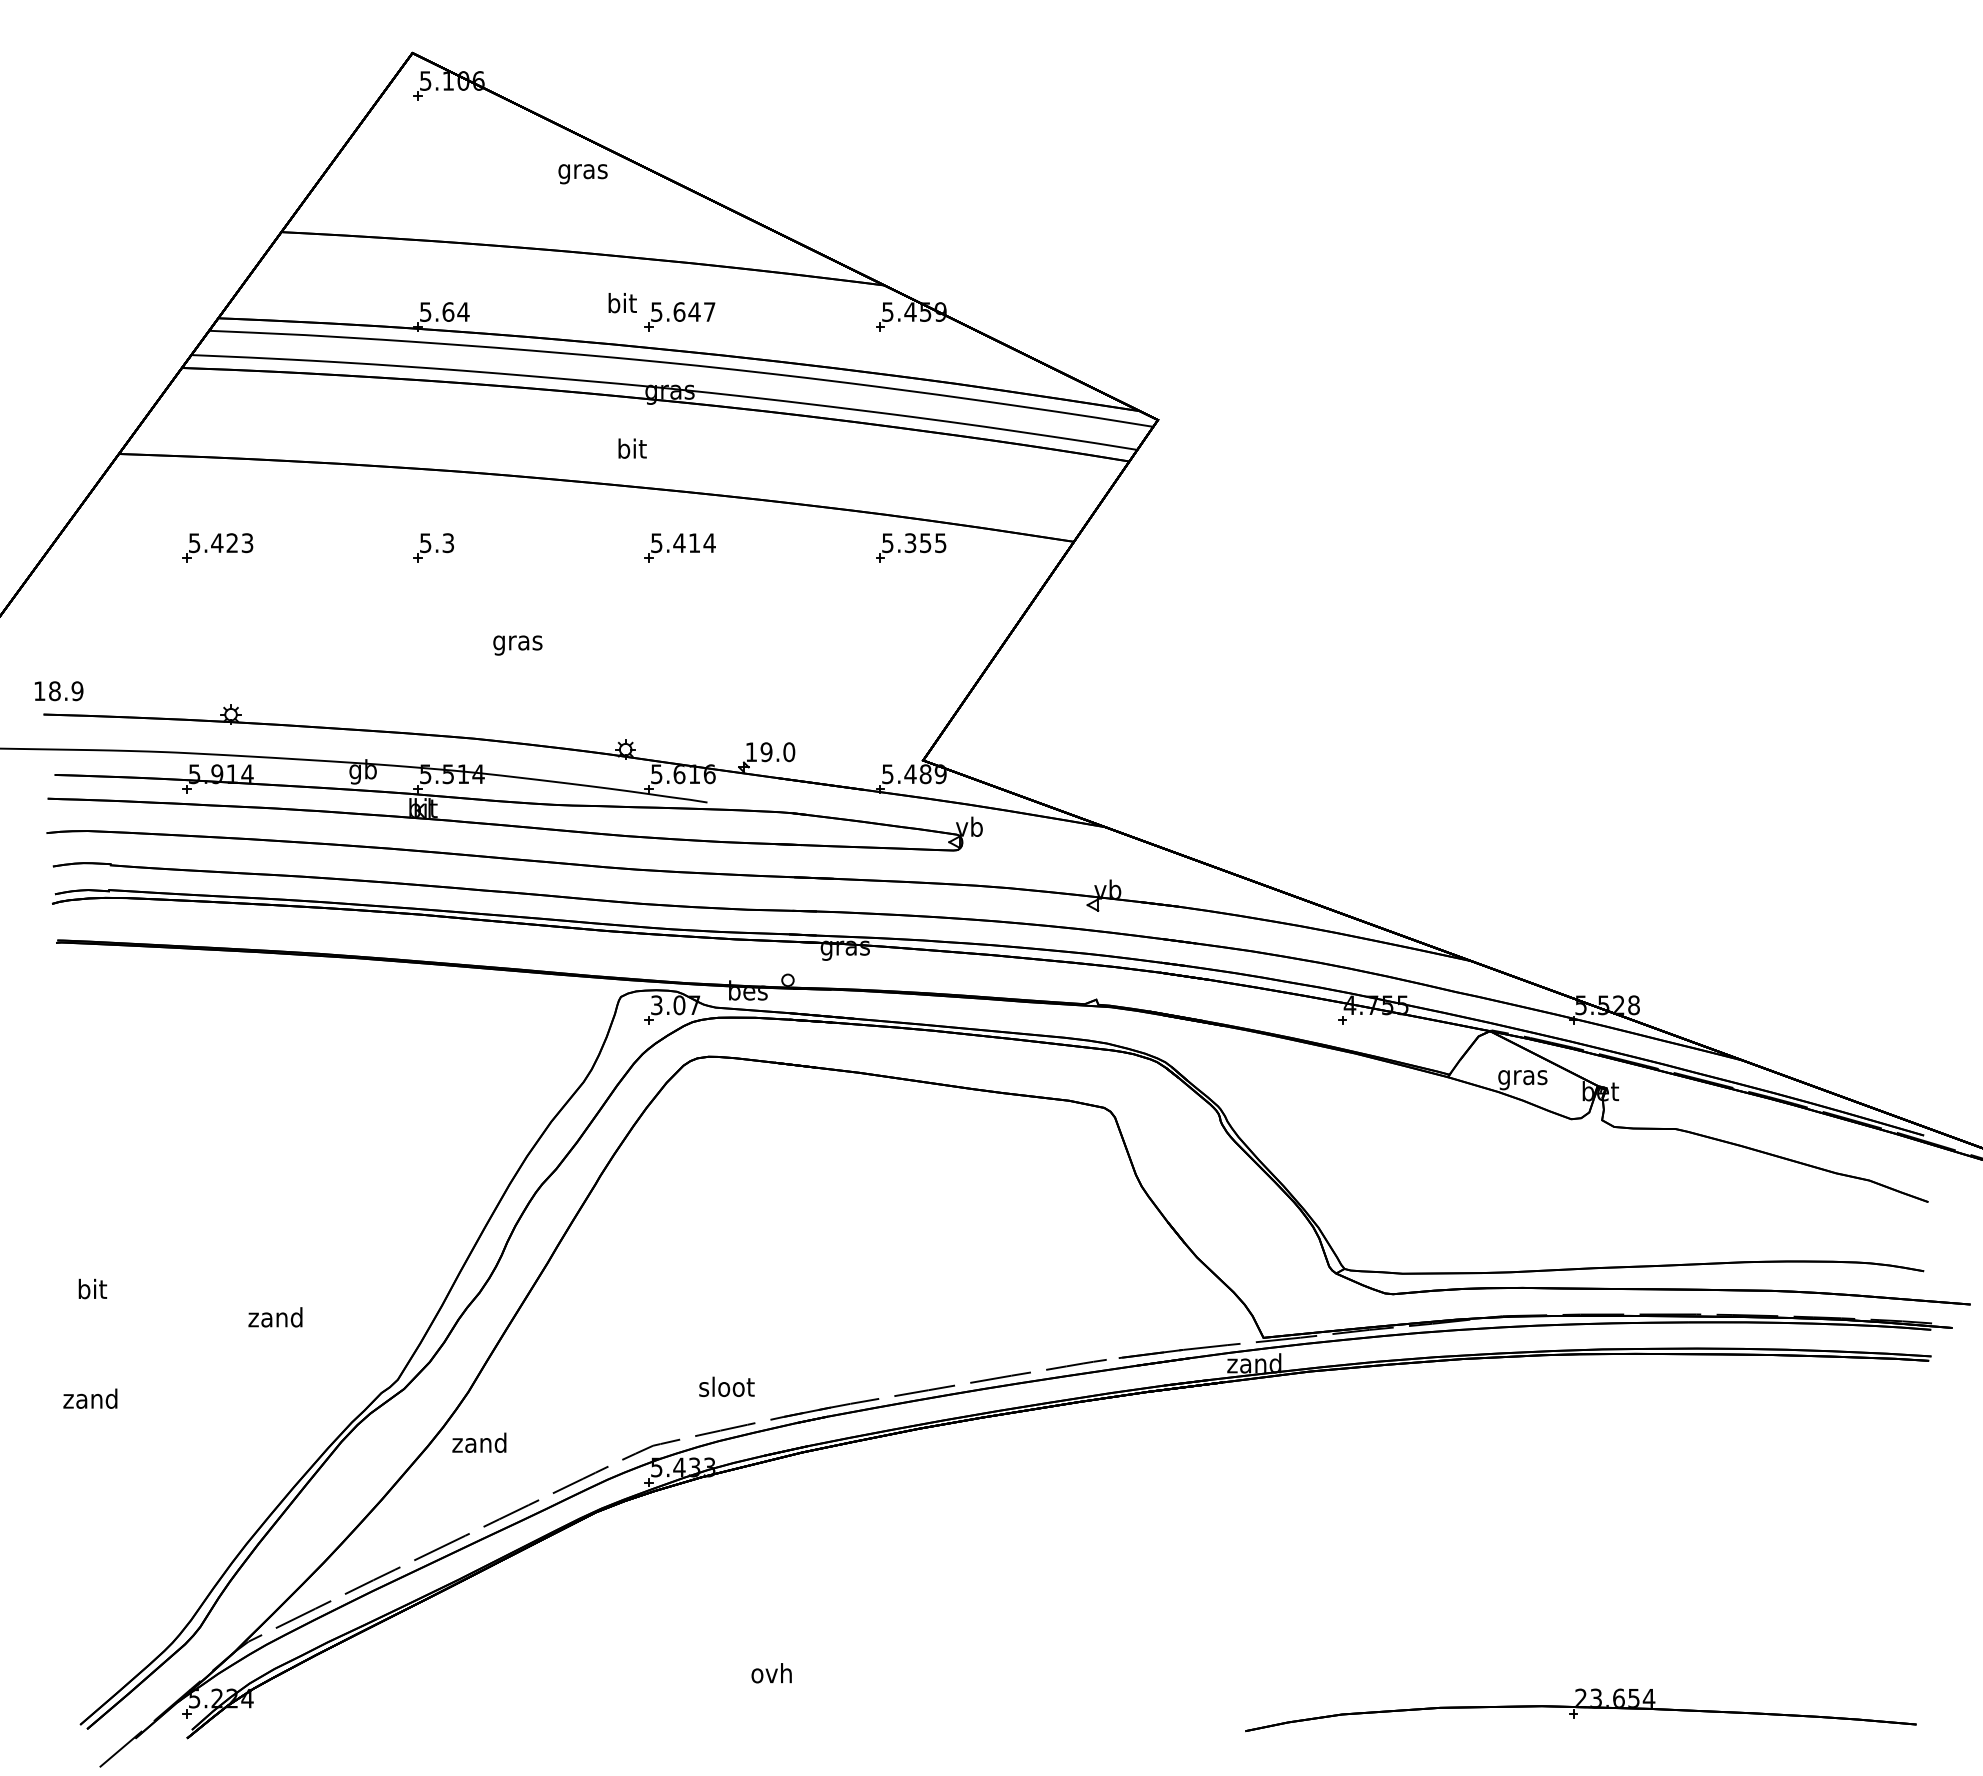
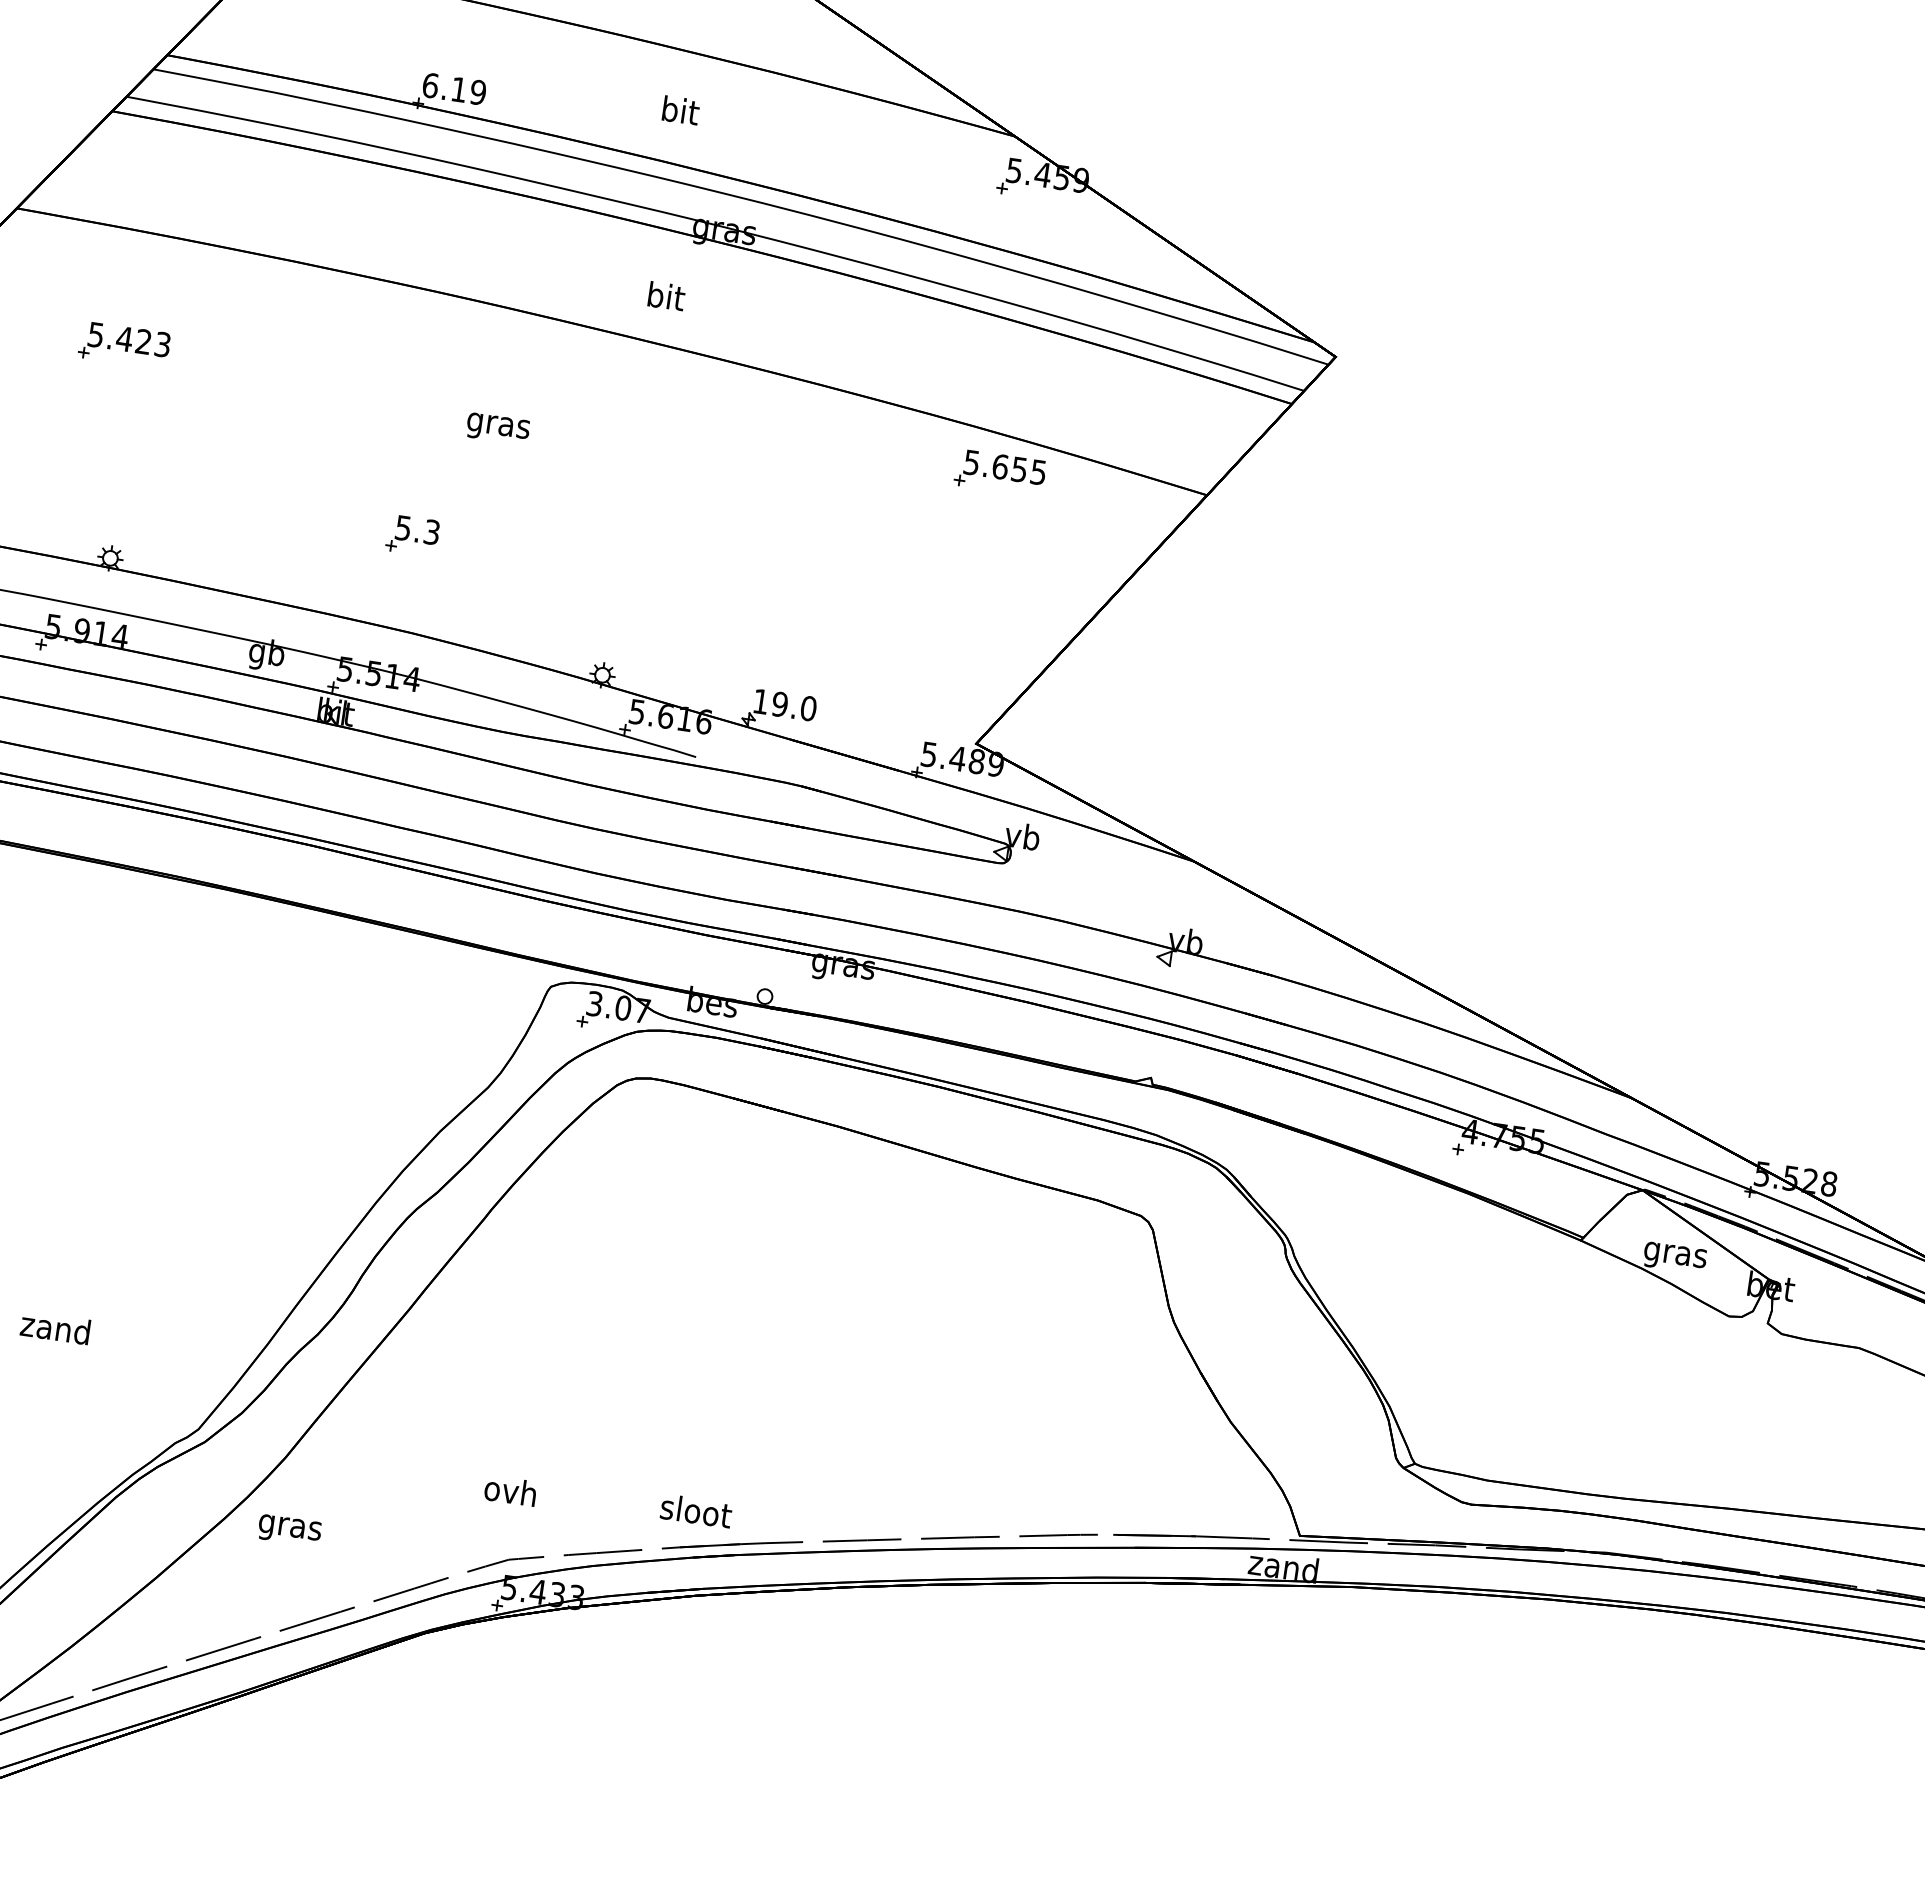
text: (444, 311) -> (454, 88), 5.64 -> 6.19
part: (679, 316) -> (750, 137), removed
text: (910, 543) -> (1000, 467), 5.355 -> 5.655
part: (433, 547) -> (412, 535), moved
part: (679, 547) -> (707, 429), removed
text: (517, 645) -> (497, 428), moved
text: (726, 1386) -> (695, 1510), moved
text: (479, 1445) -> (289, 1527), zand -> gras
text: (771, 1673) -> (510, 1491), moved

